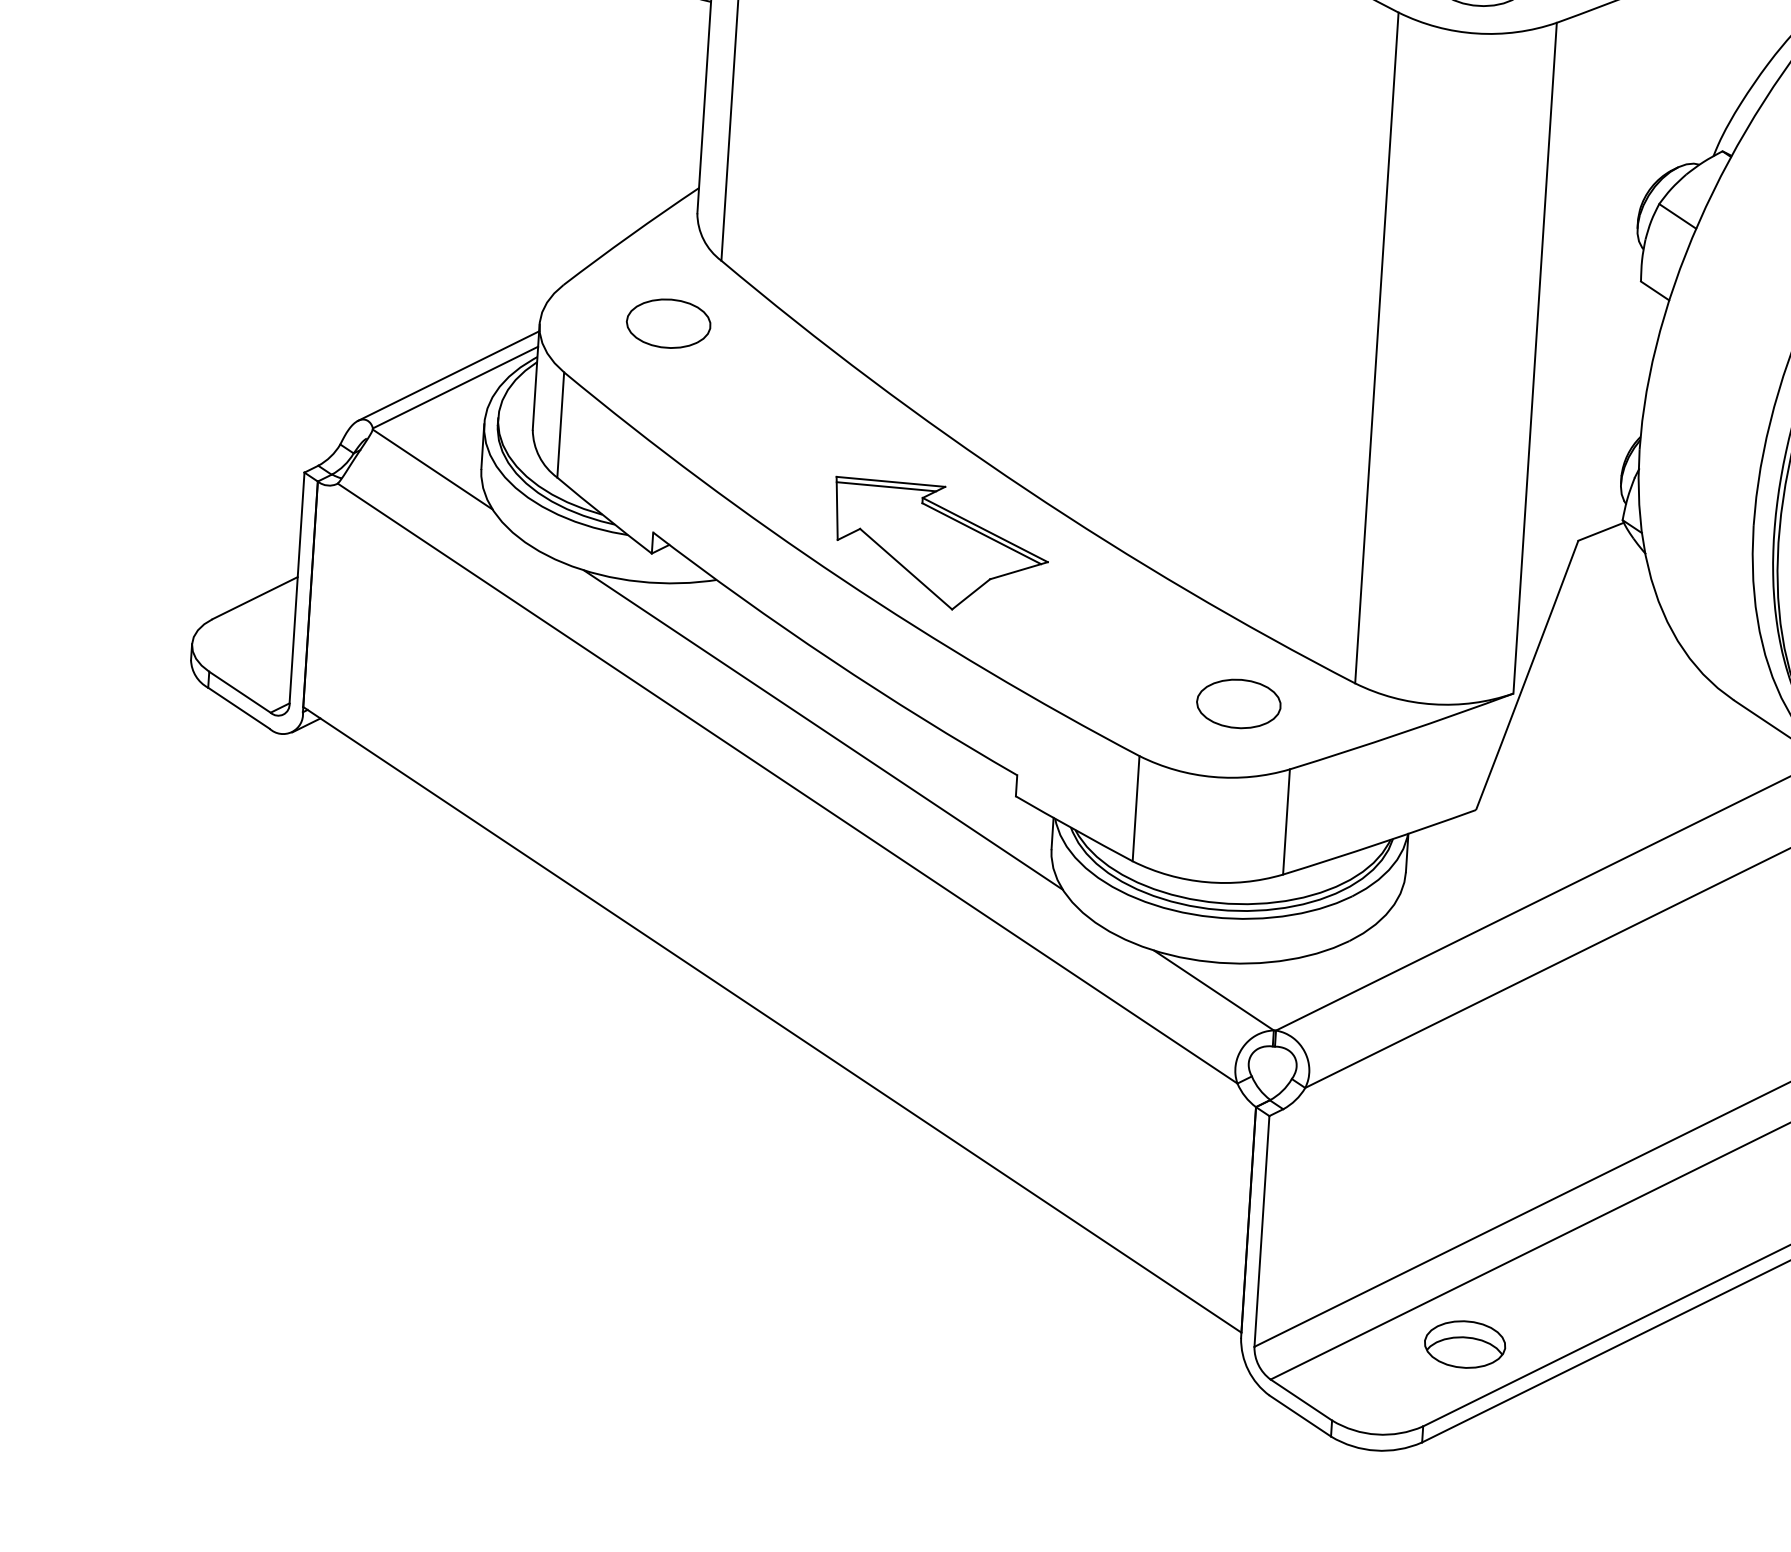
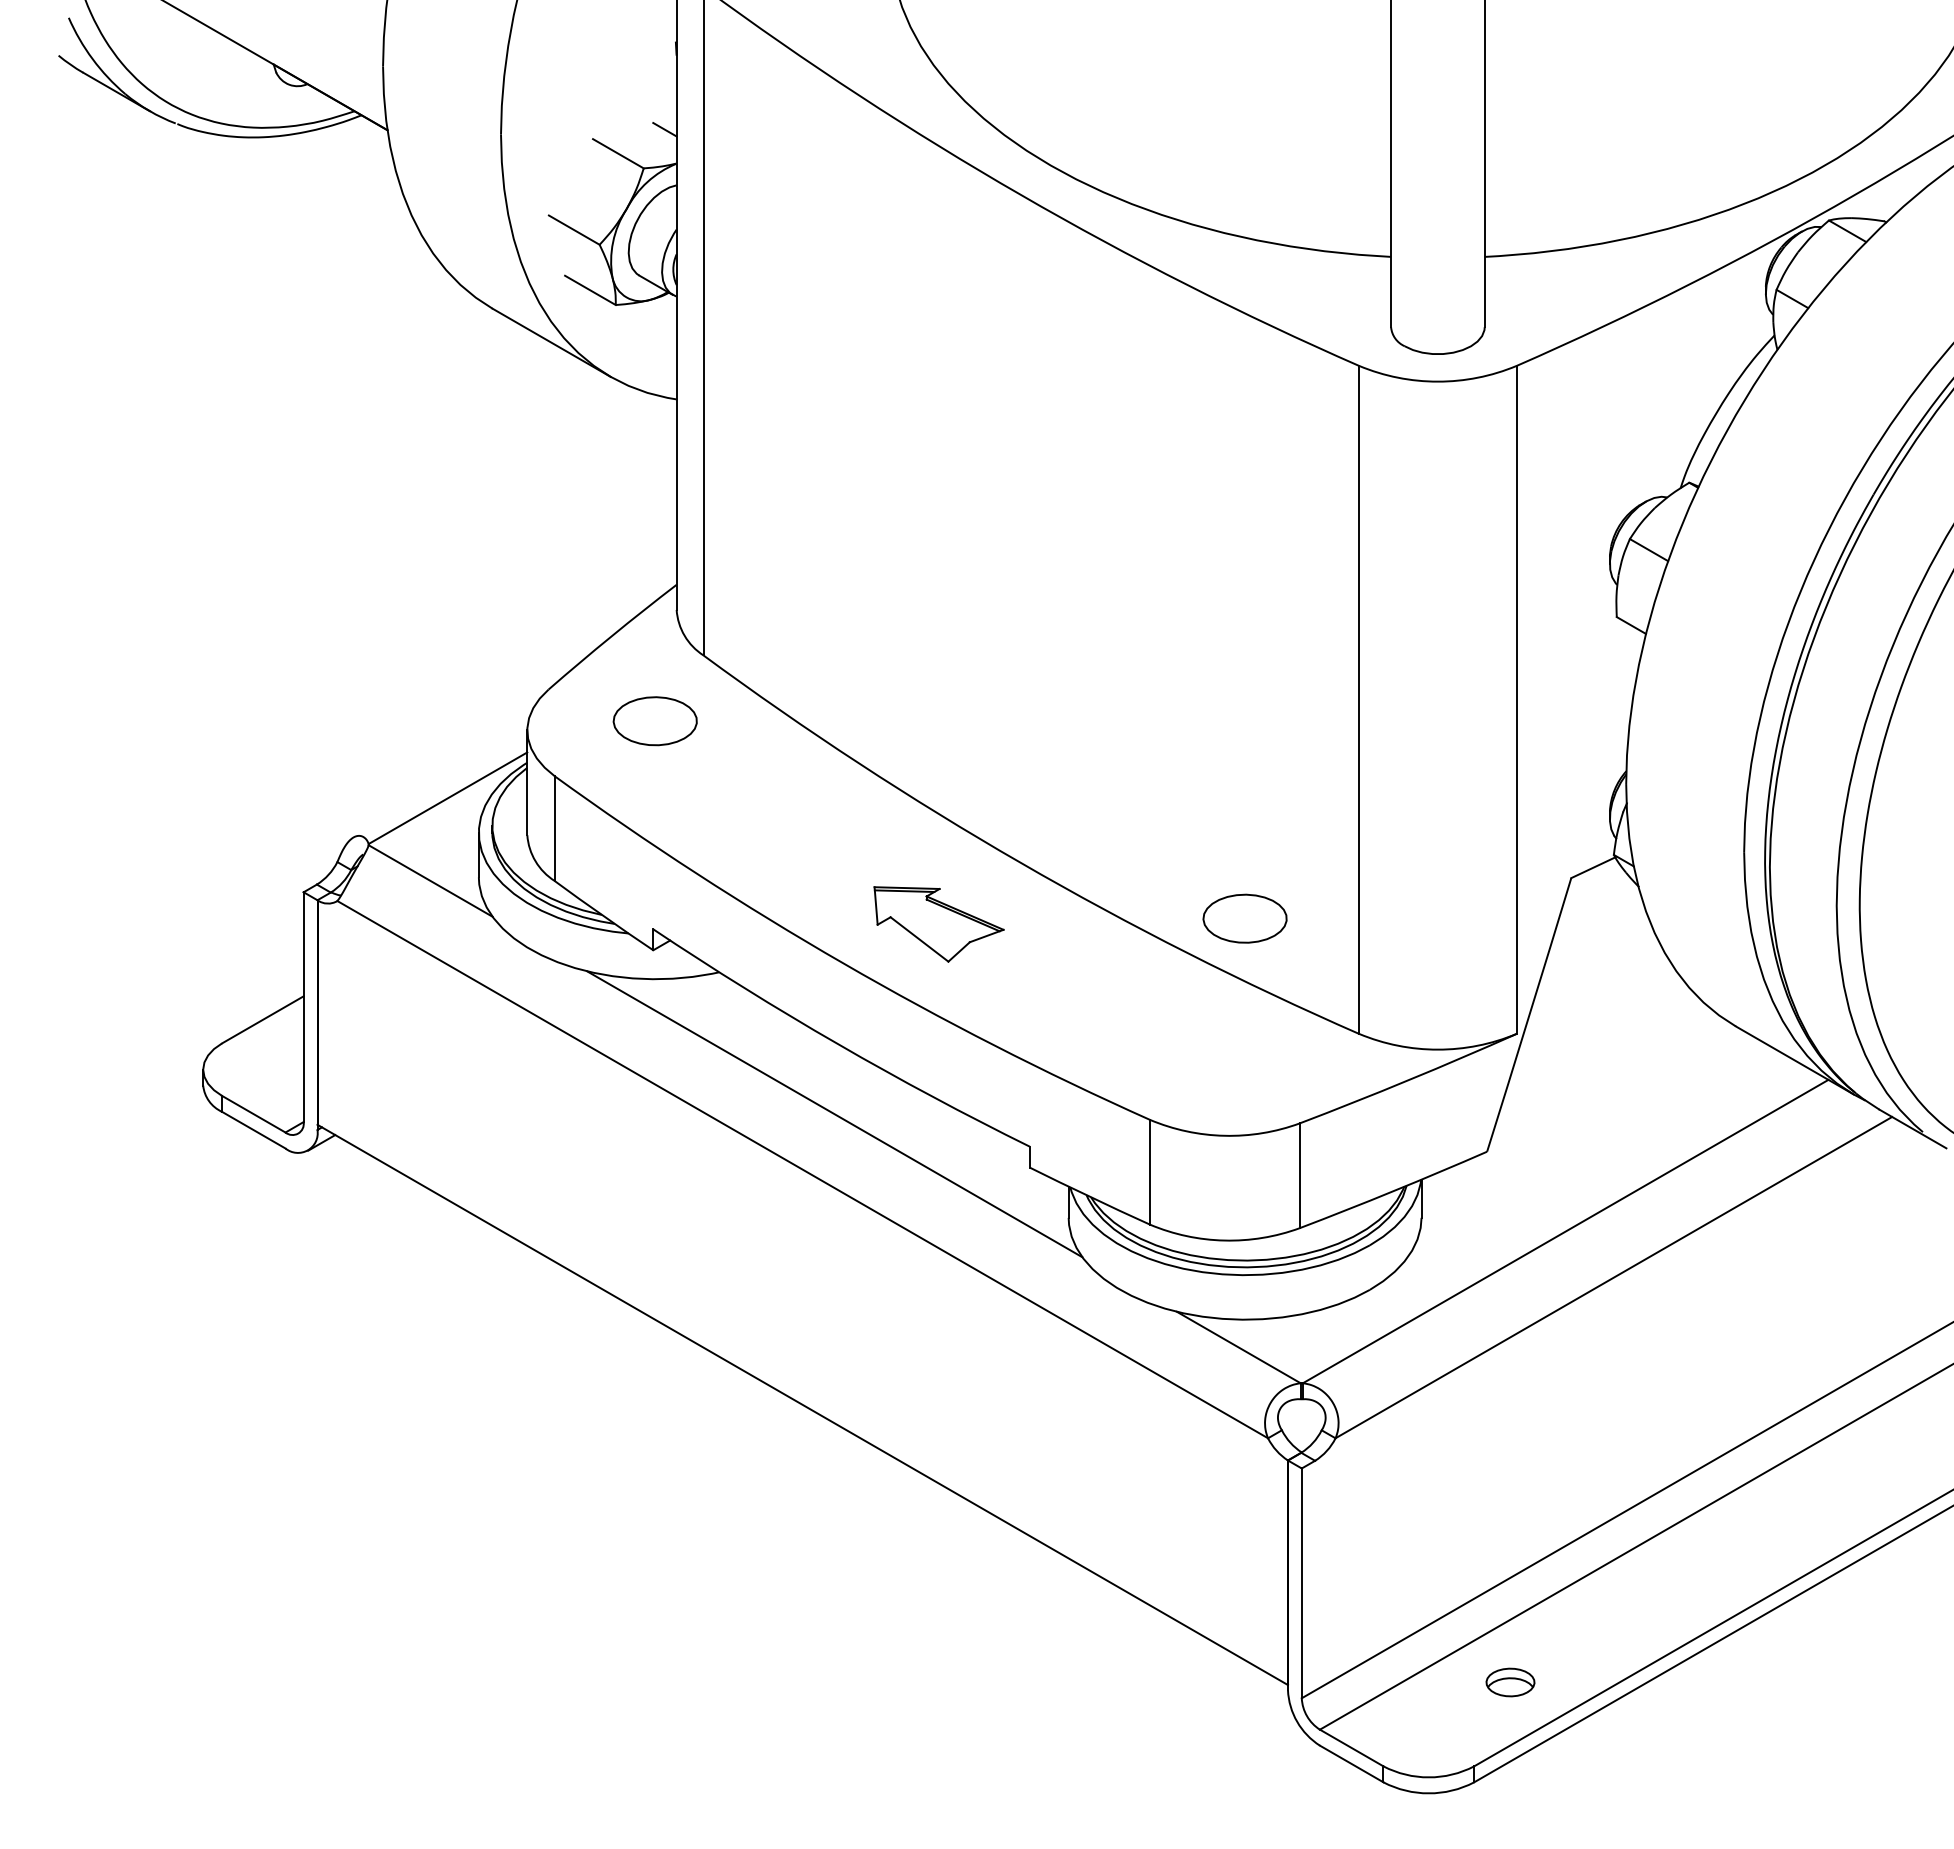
line: (448, 376) -> (440, 787), removed
part: (939, 546) -> (938, 924), size x0.6
part: (1238, 703) -> (1244, 918), moved
part: (1465, 1344) -> (1510, 1682), size x0.6

